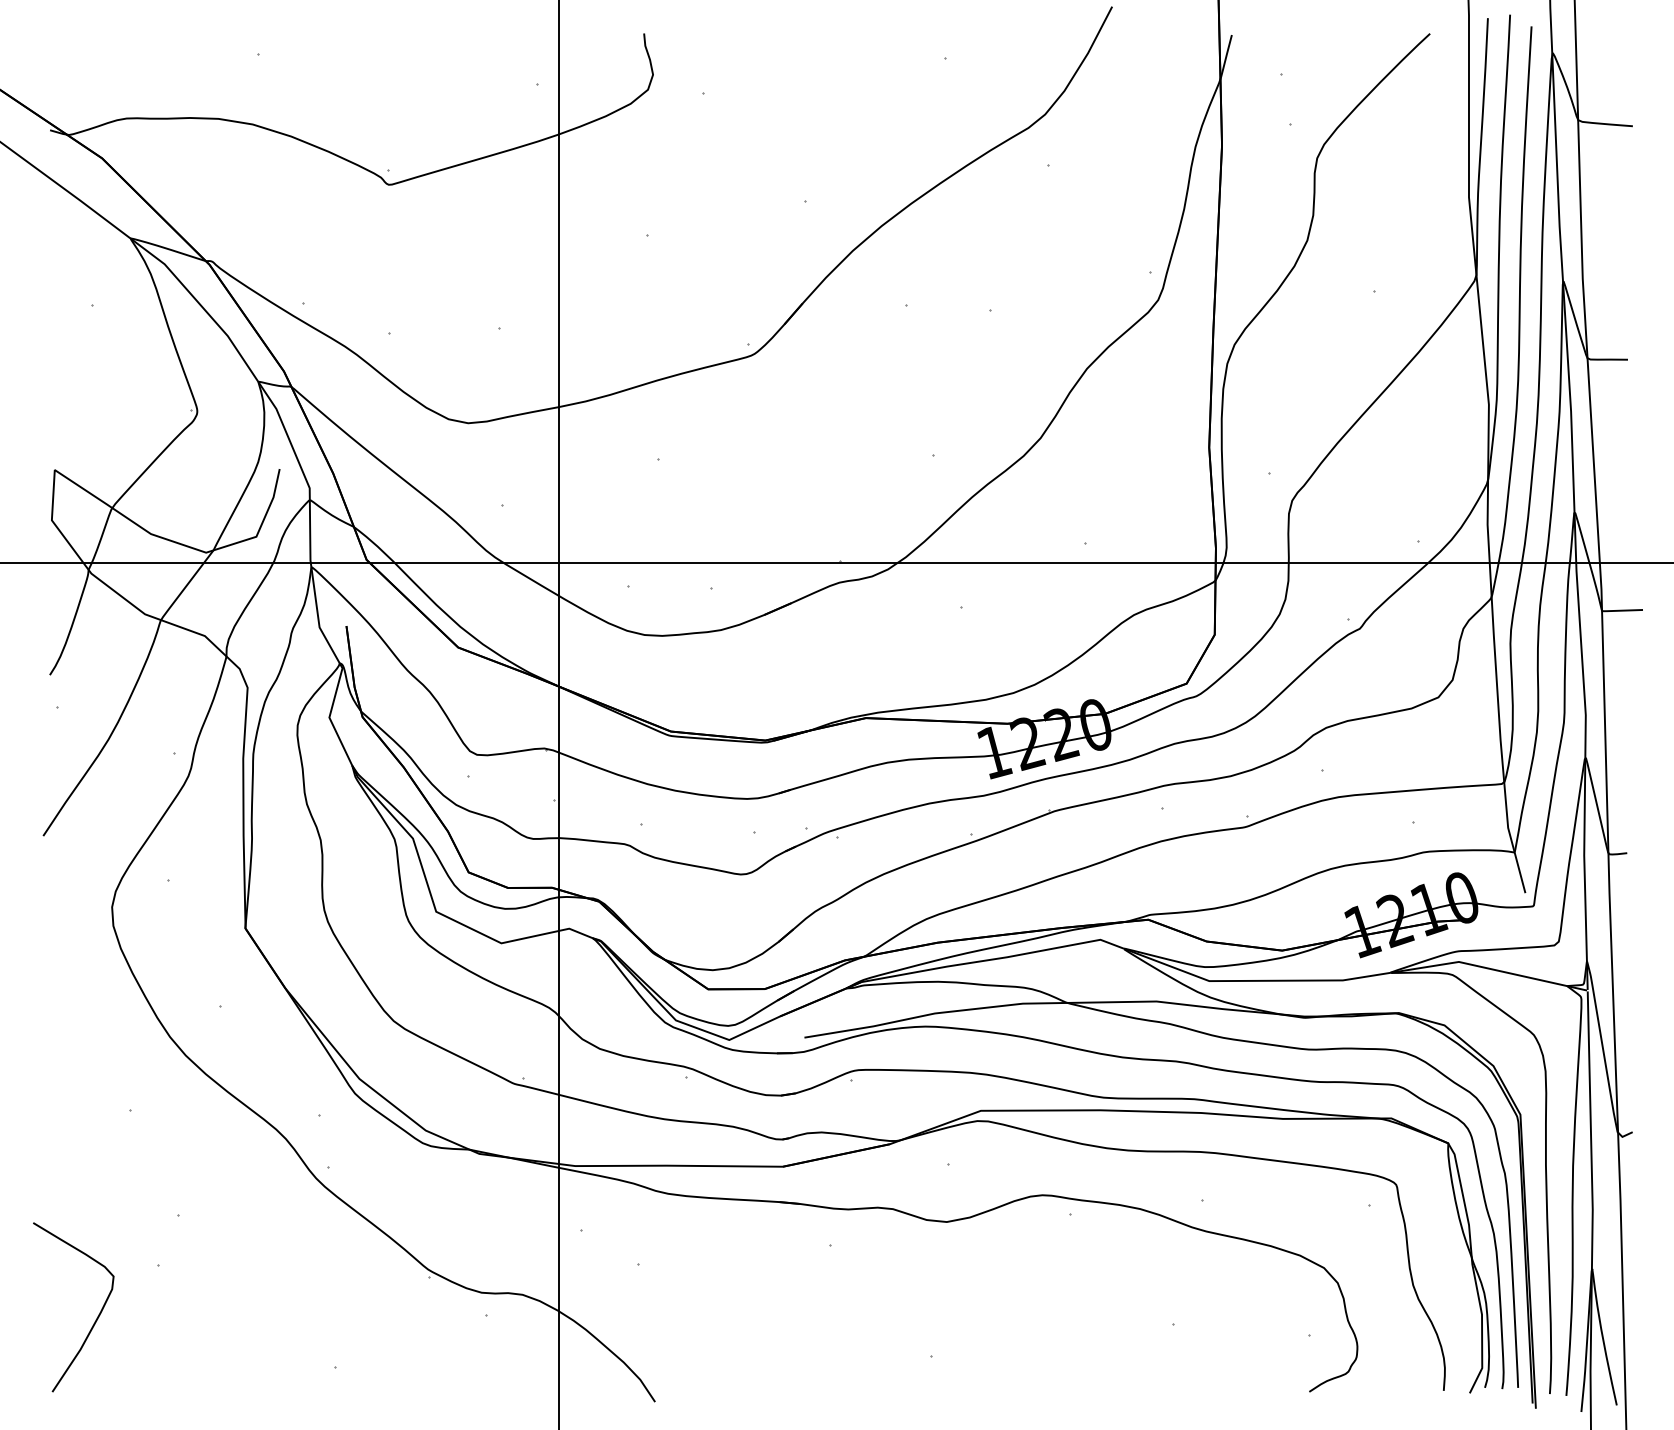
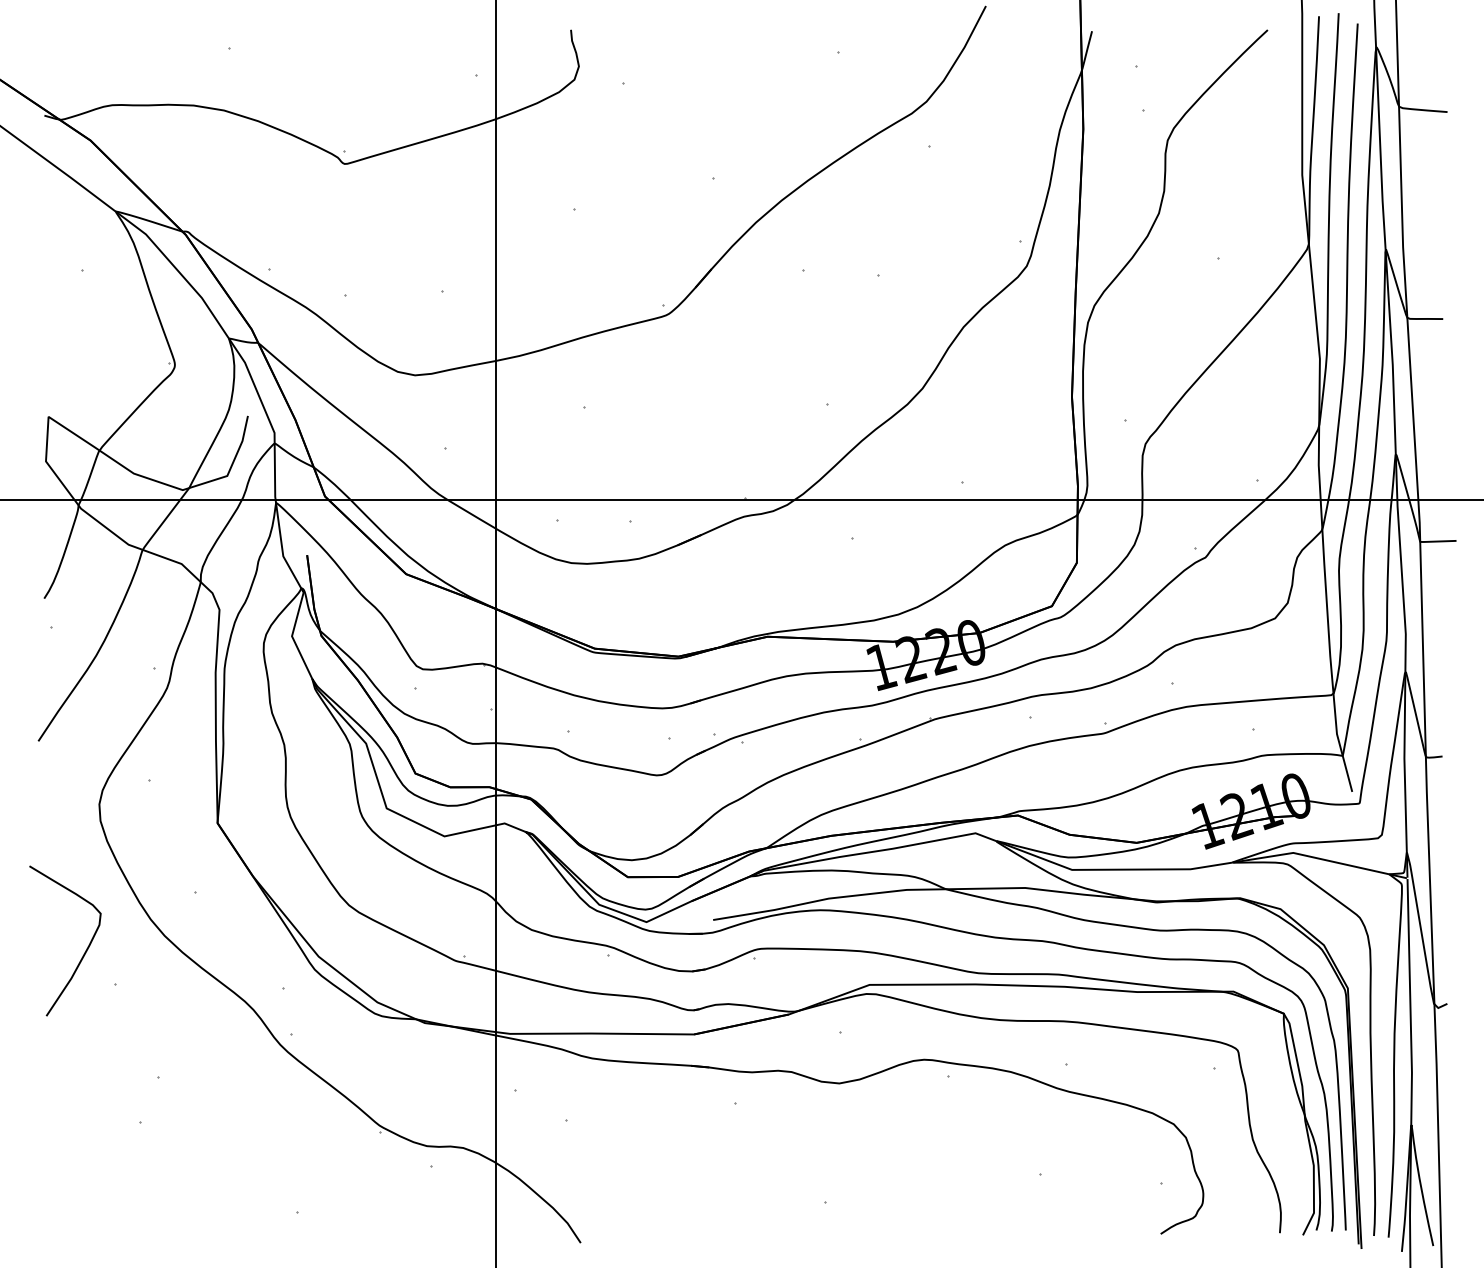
curve: (95, 1319) -> (84, 951), moved

